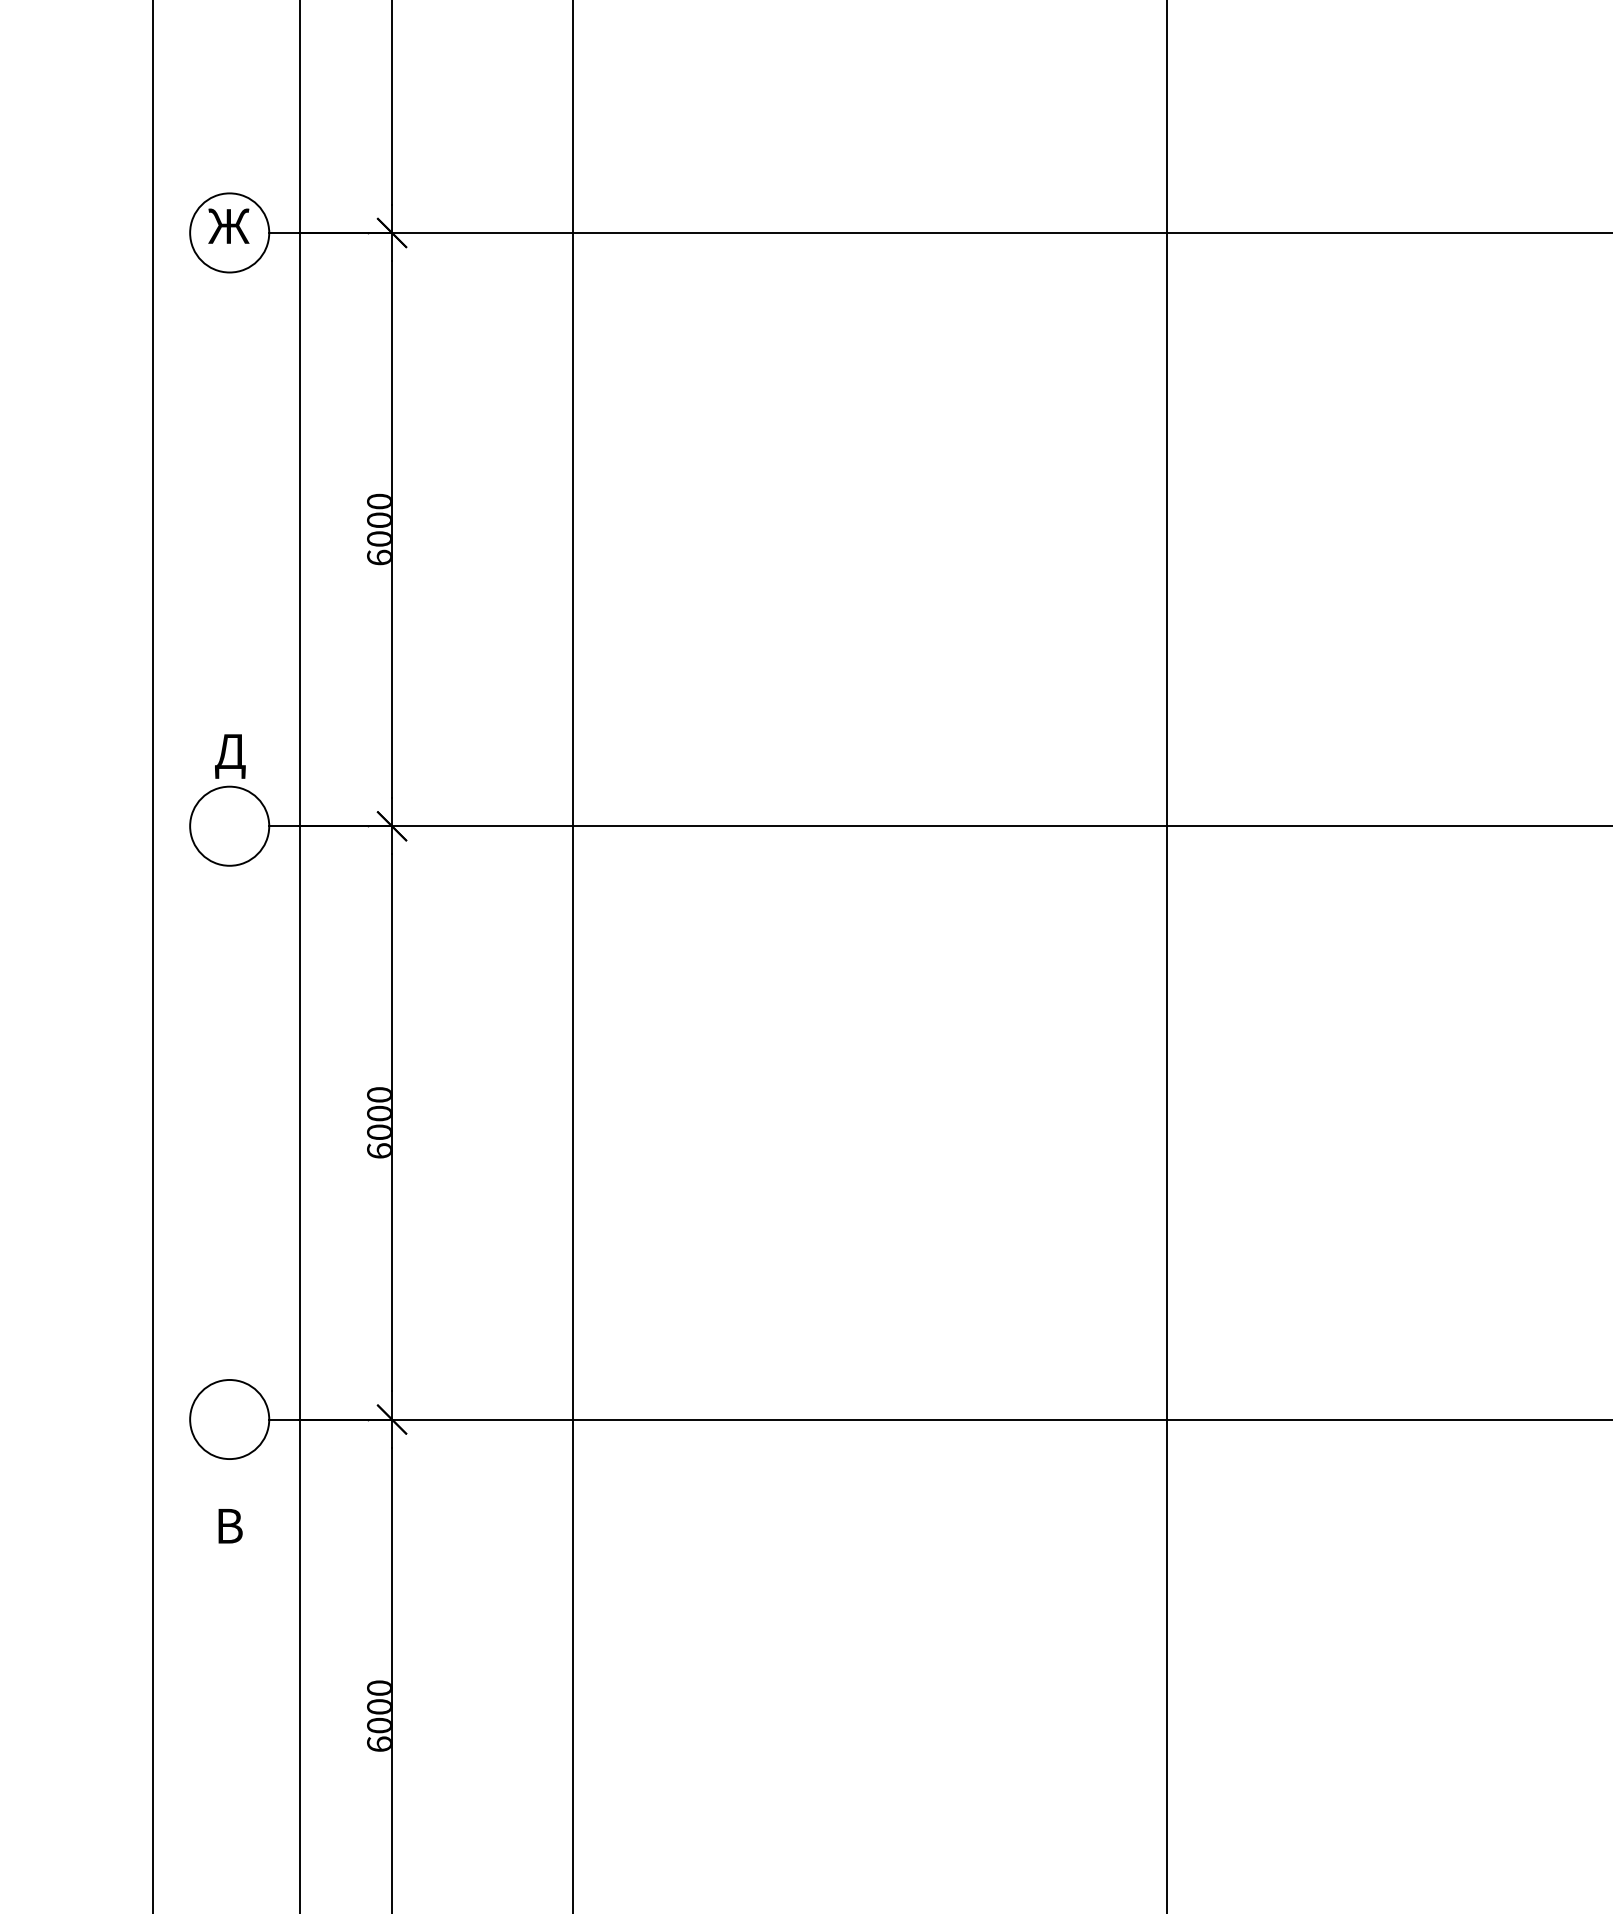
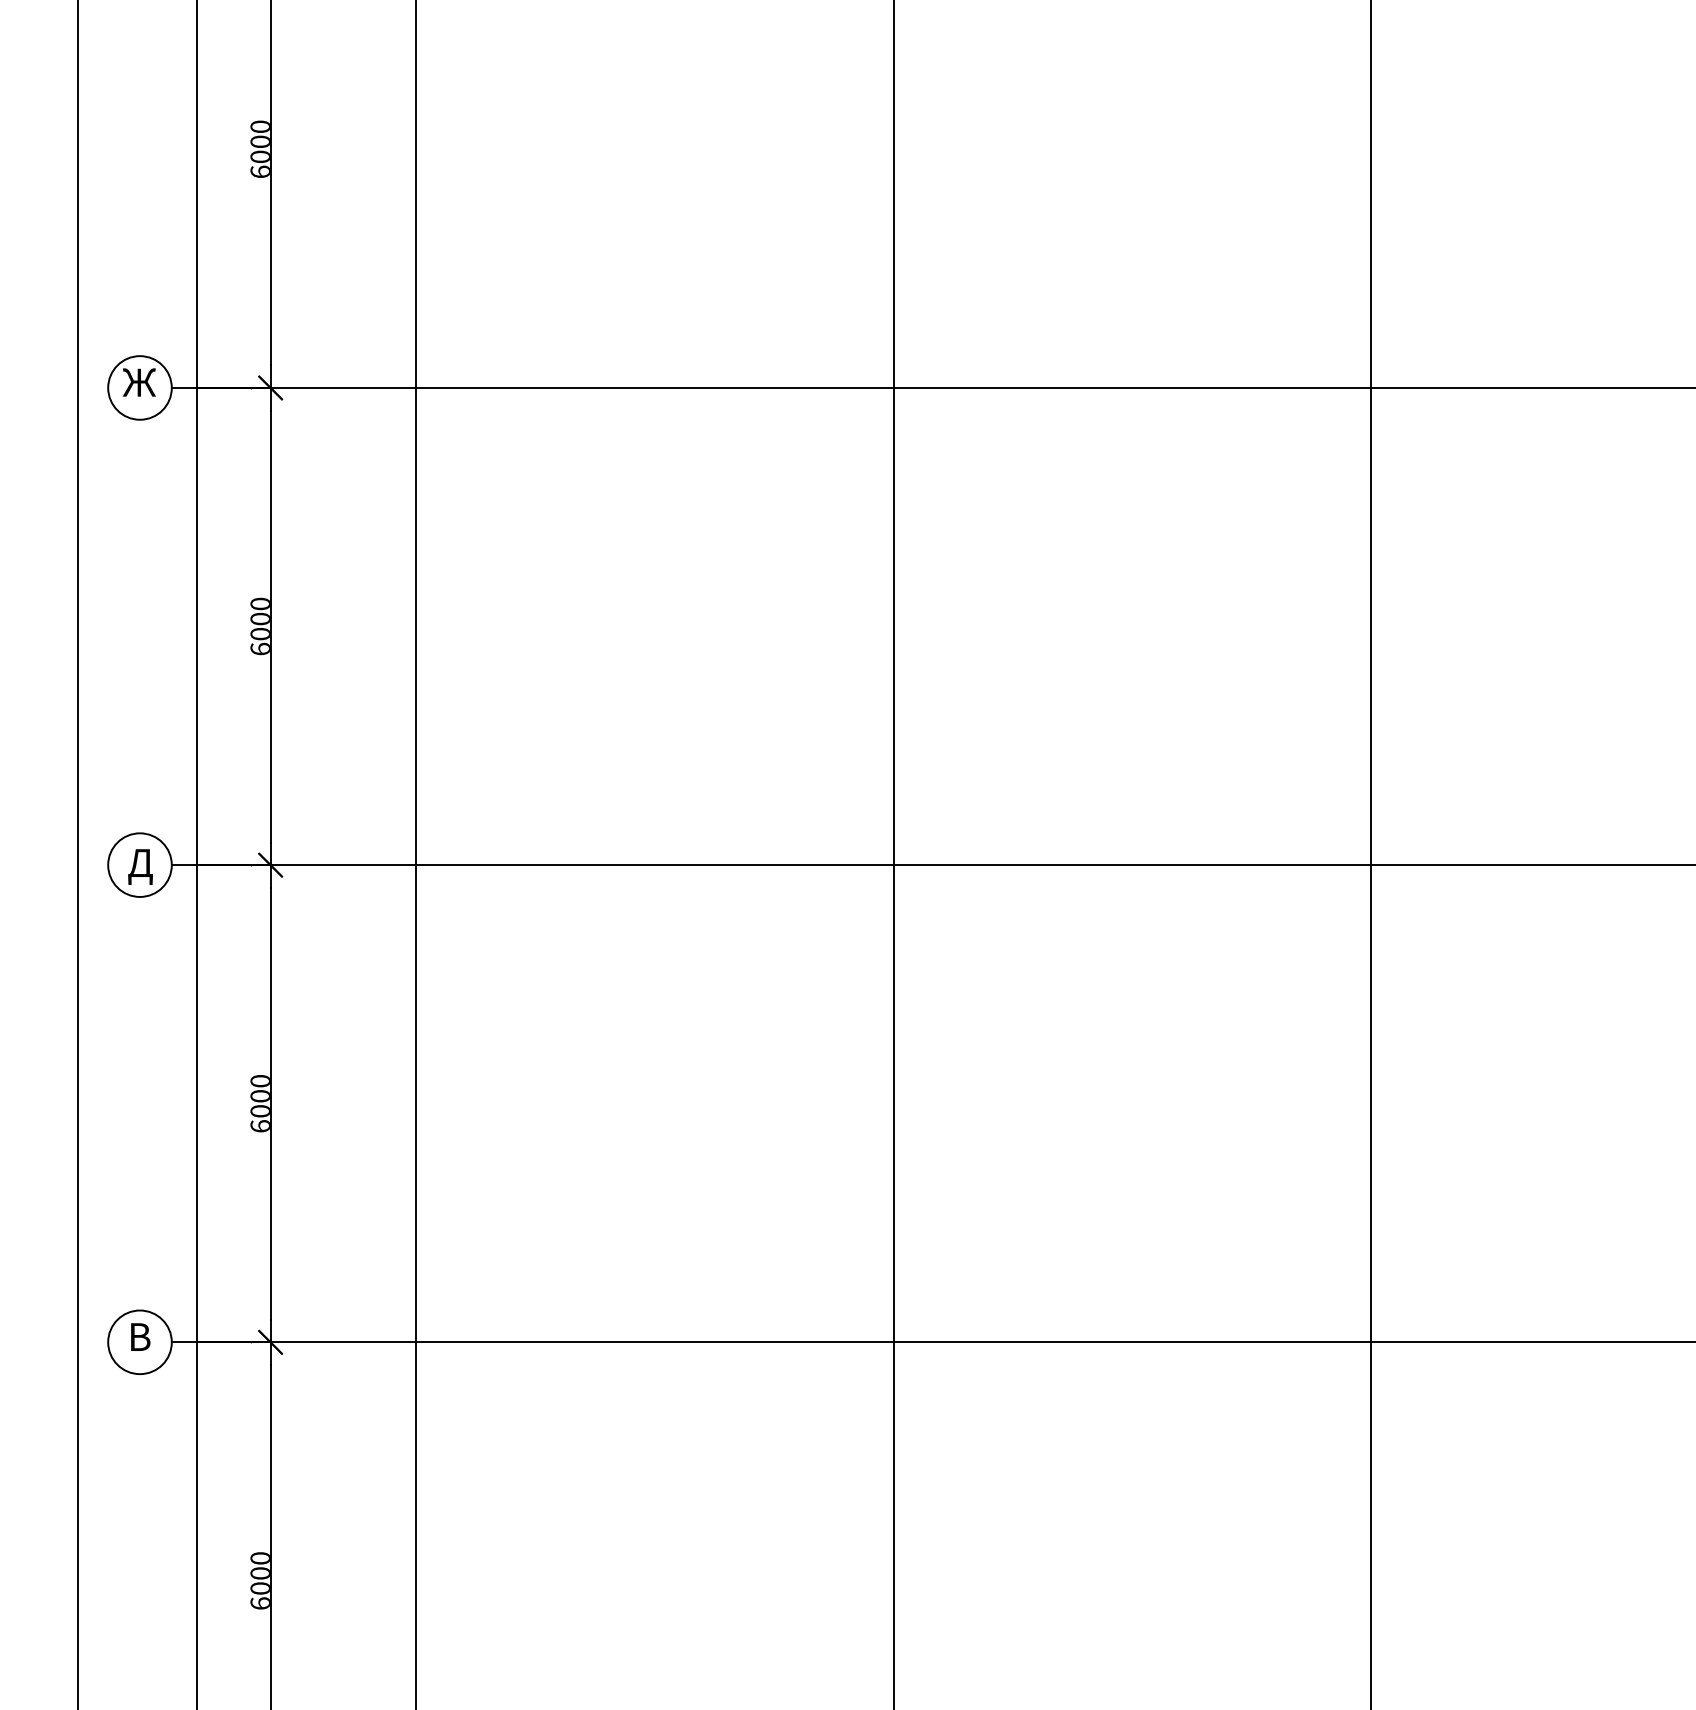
text: (230, 755) -> (140, 866), moved
text: (230, 1525) -> (140, 1336), moved

